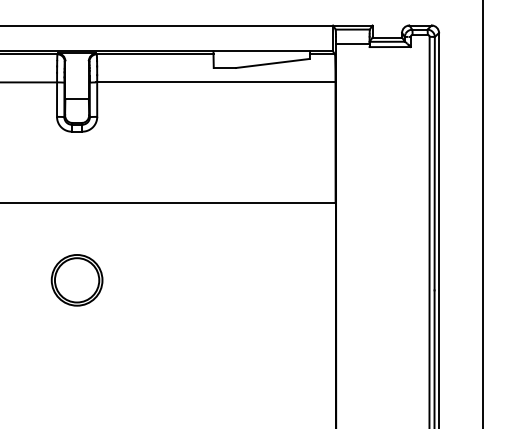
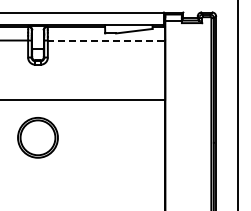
line: (216, 82) -> (106, 40), solid -> dashed
part: (76, 279) -> (37, 137), size x1.6

